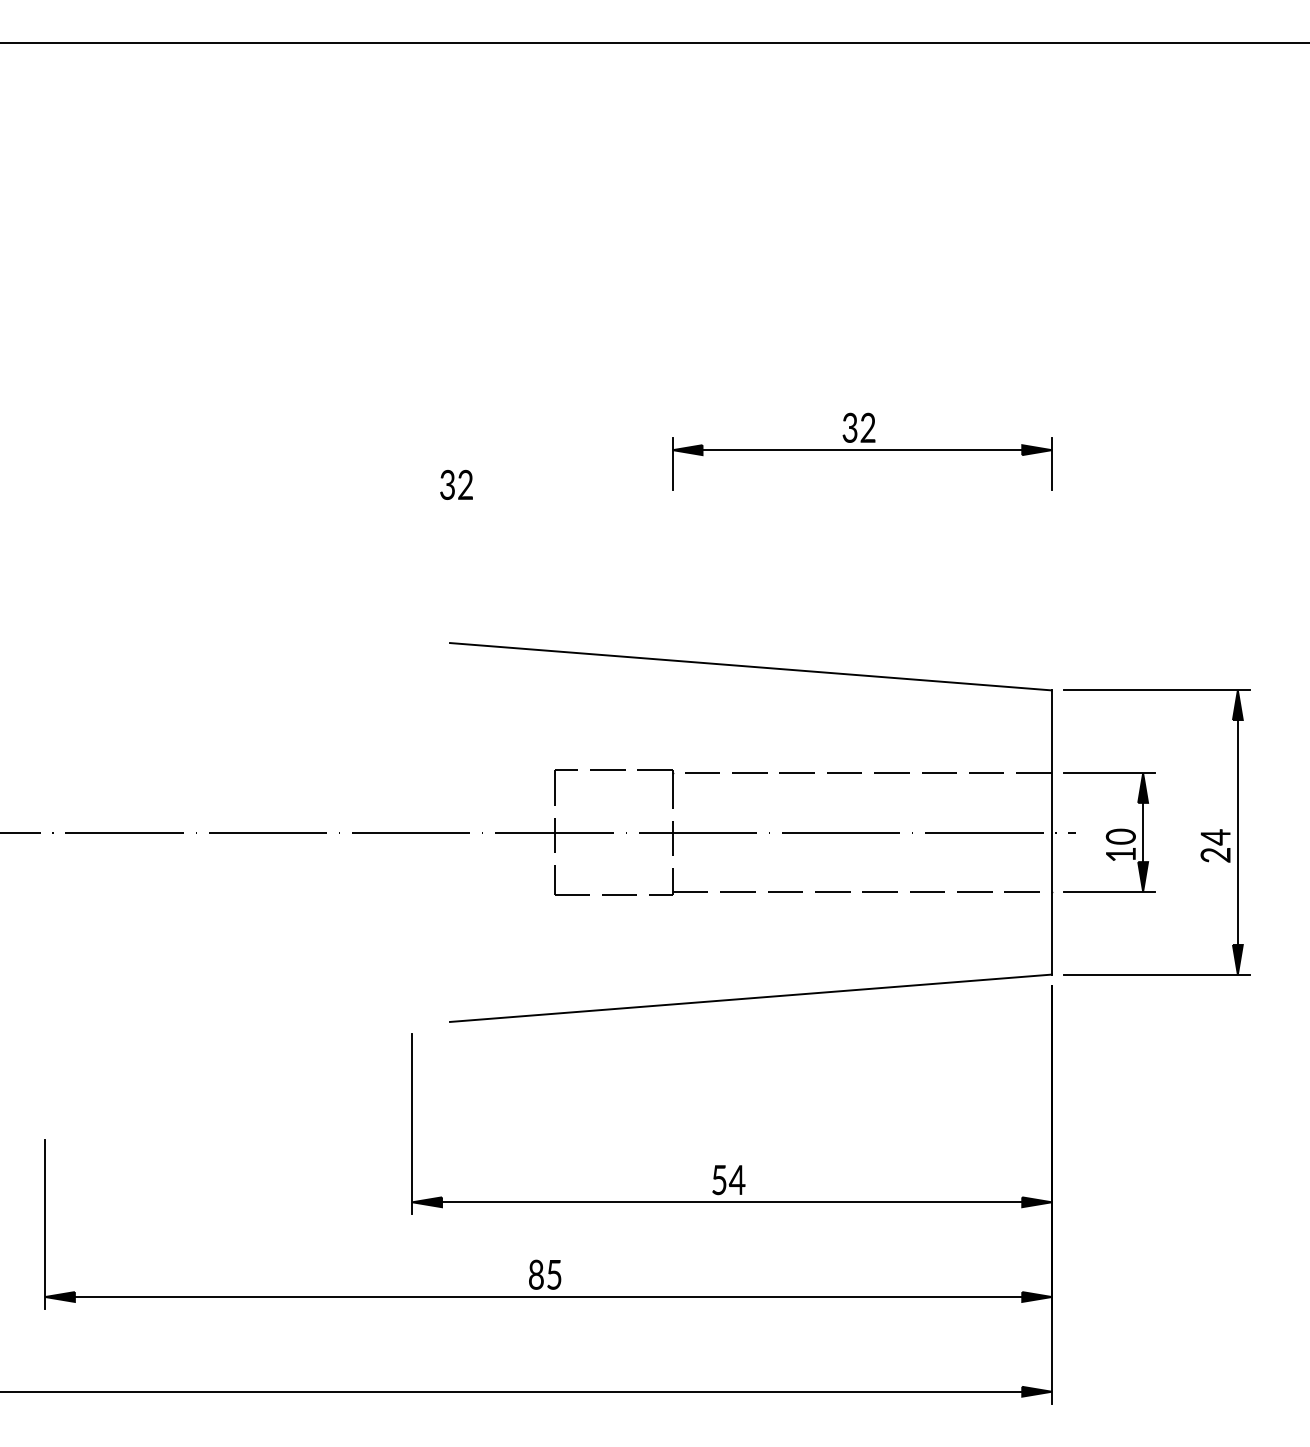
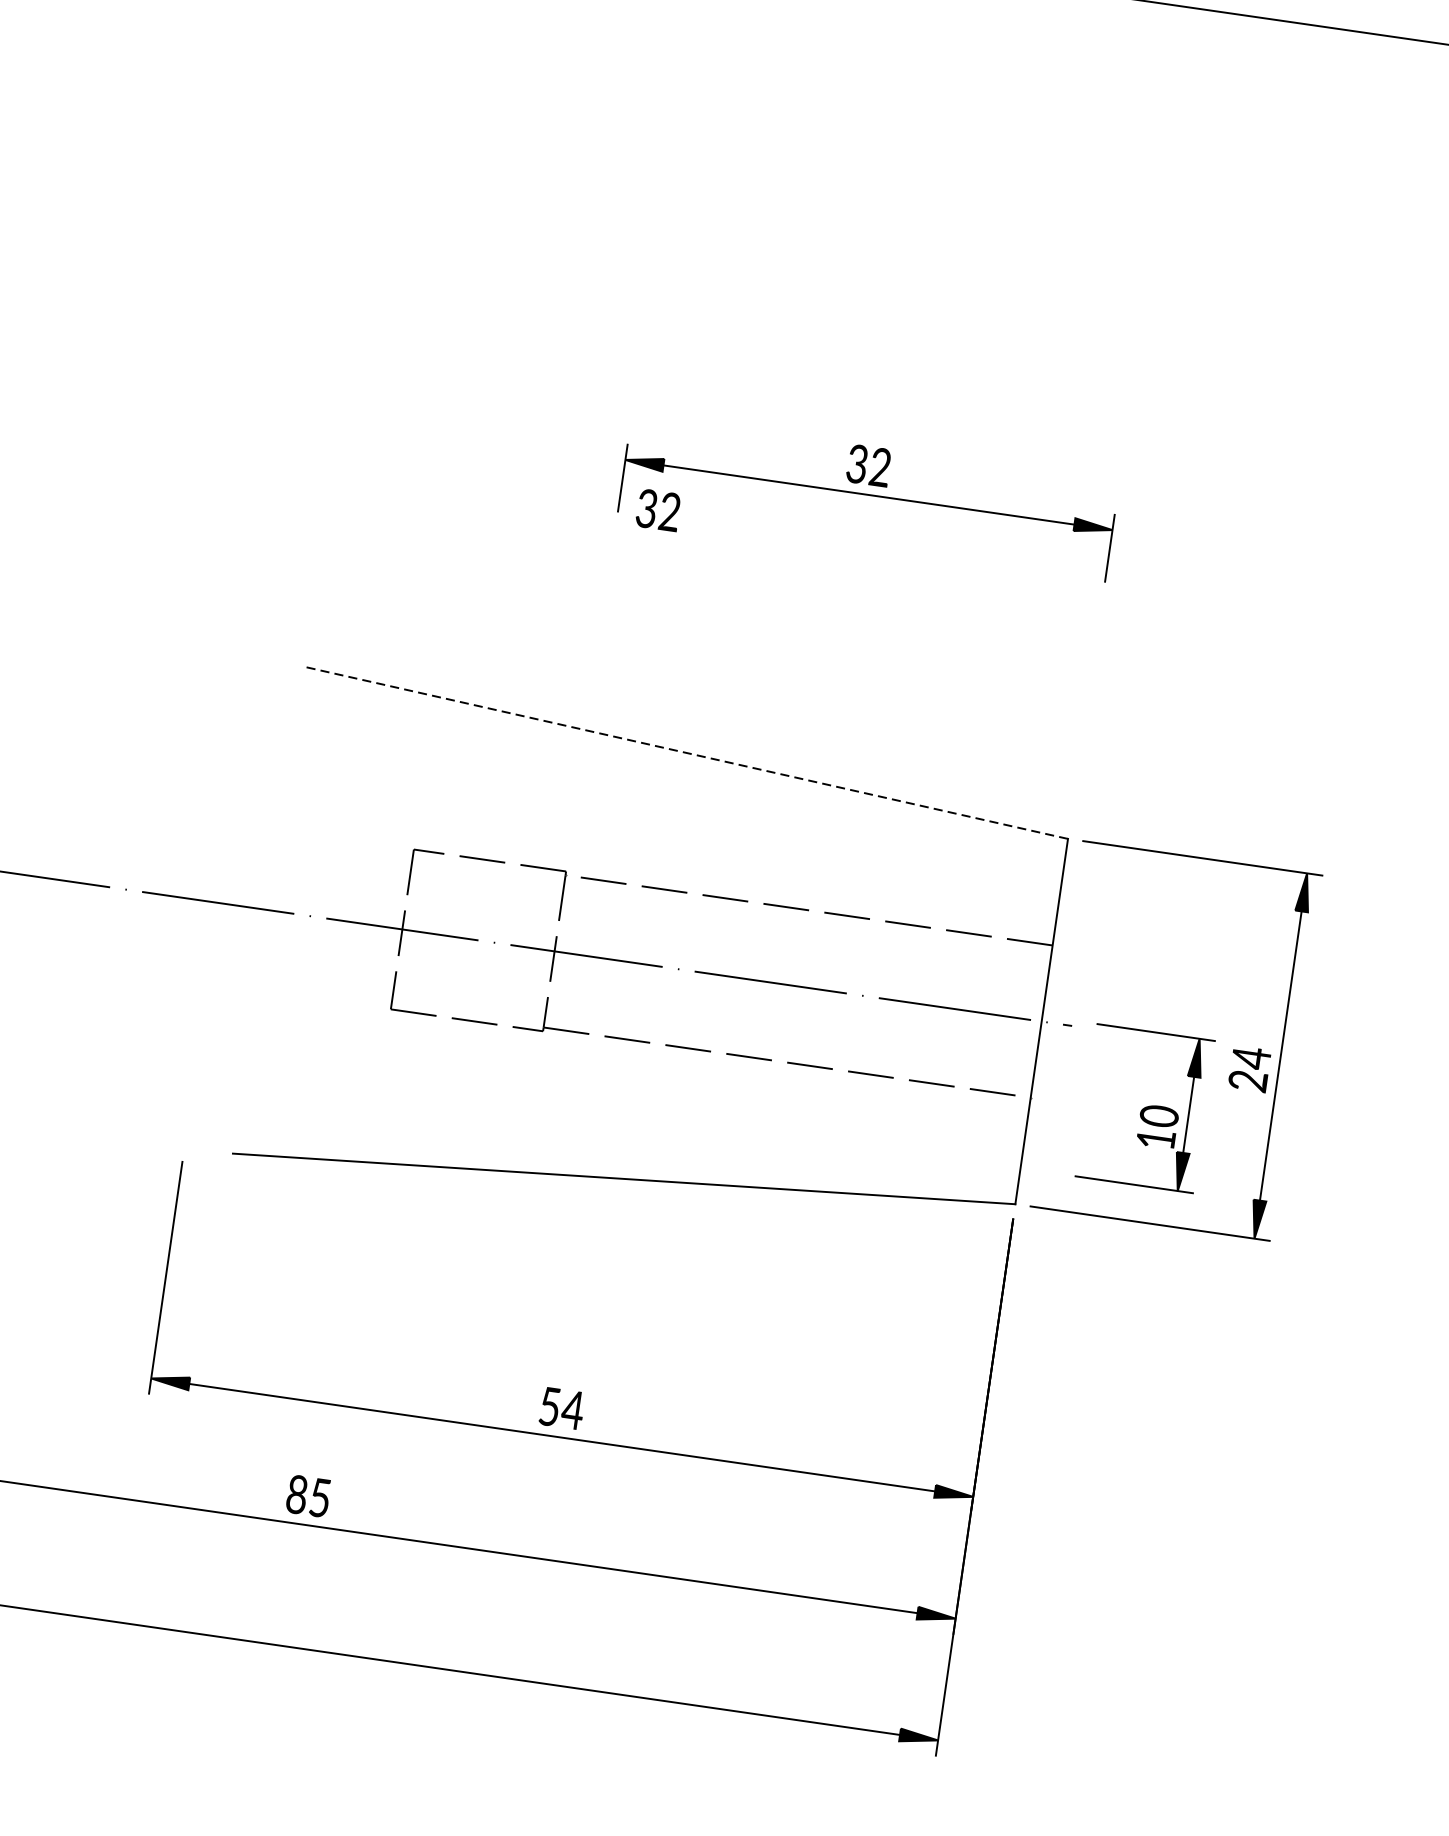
text: (456, 484) -> (658, 509), moved
line: (750, 666) -> (685, 752), solid -> dashed
part: (1109, 832) -> (1145, 1108), moved

